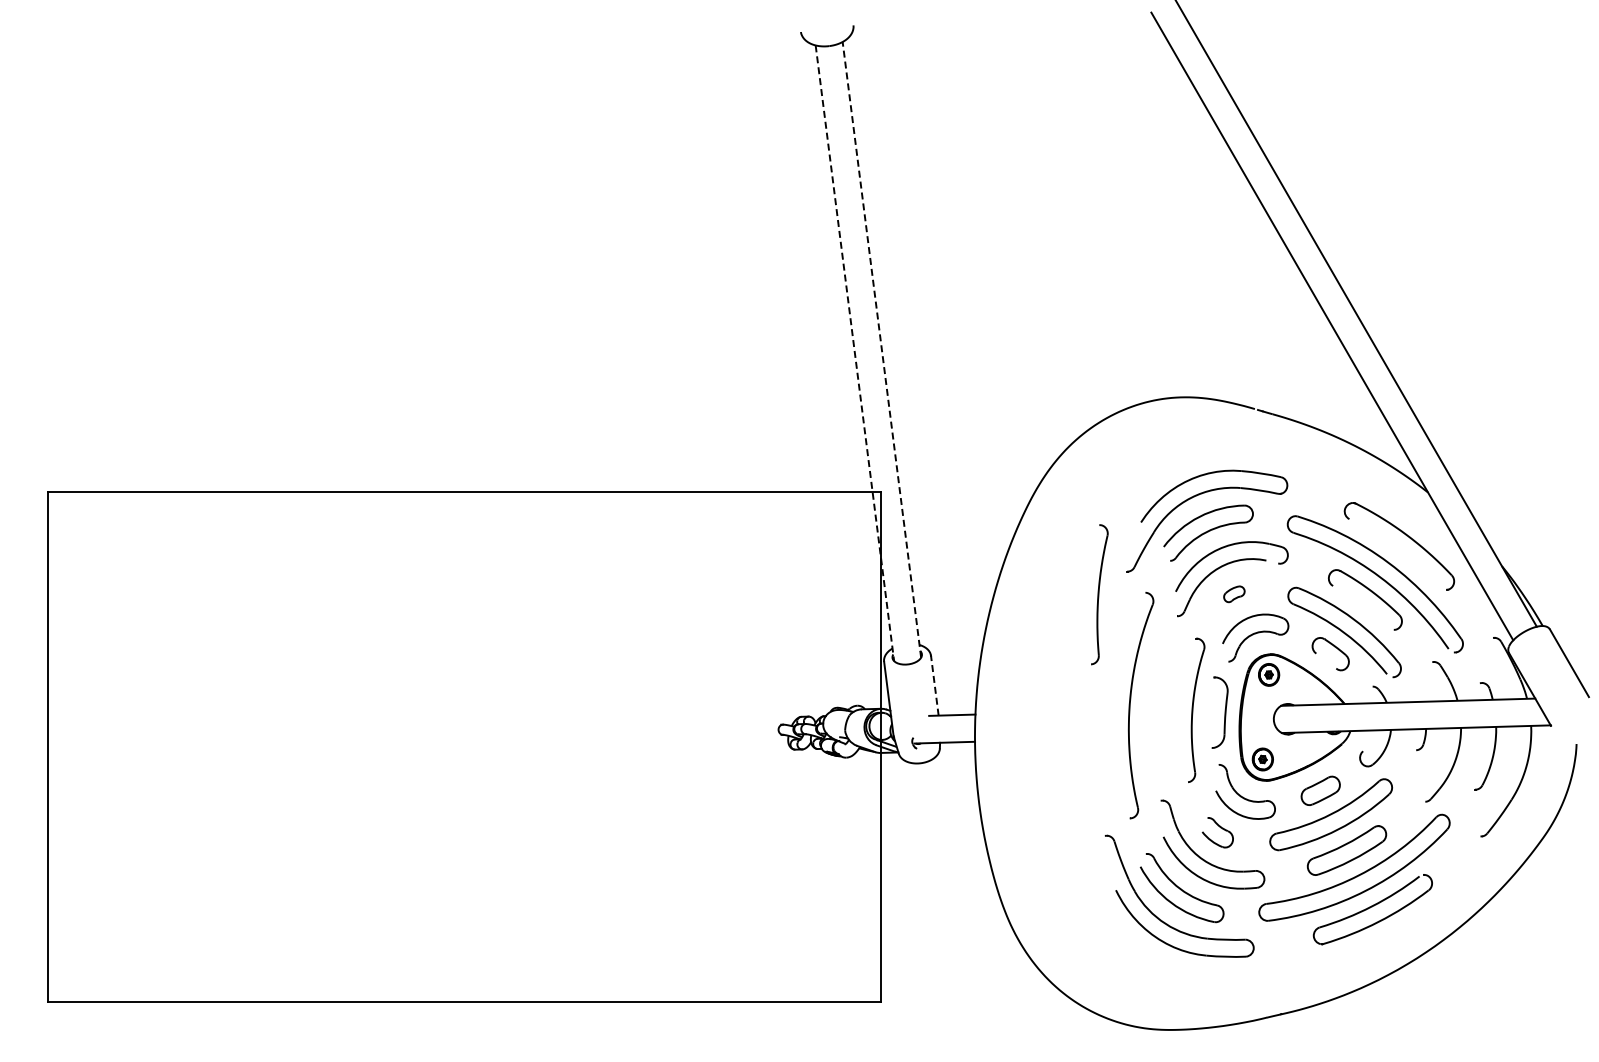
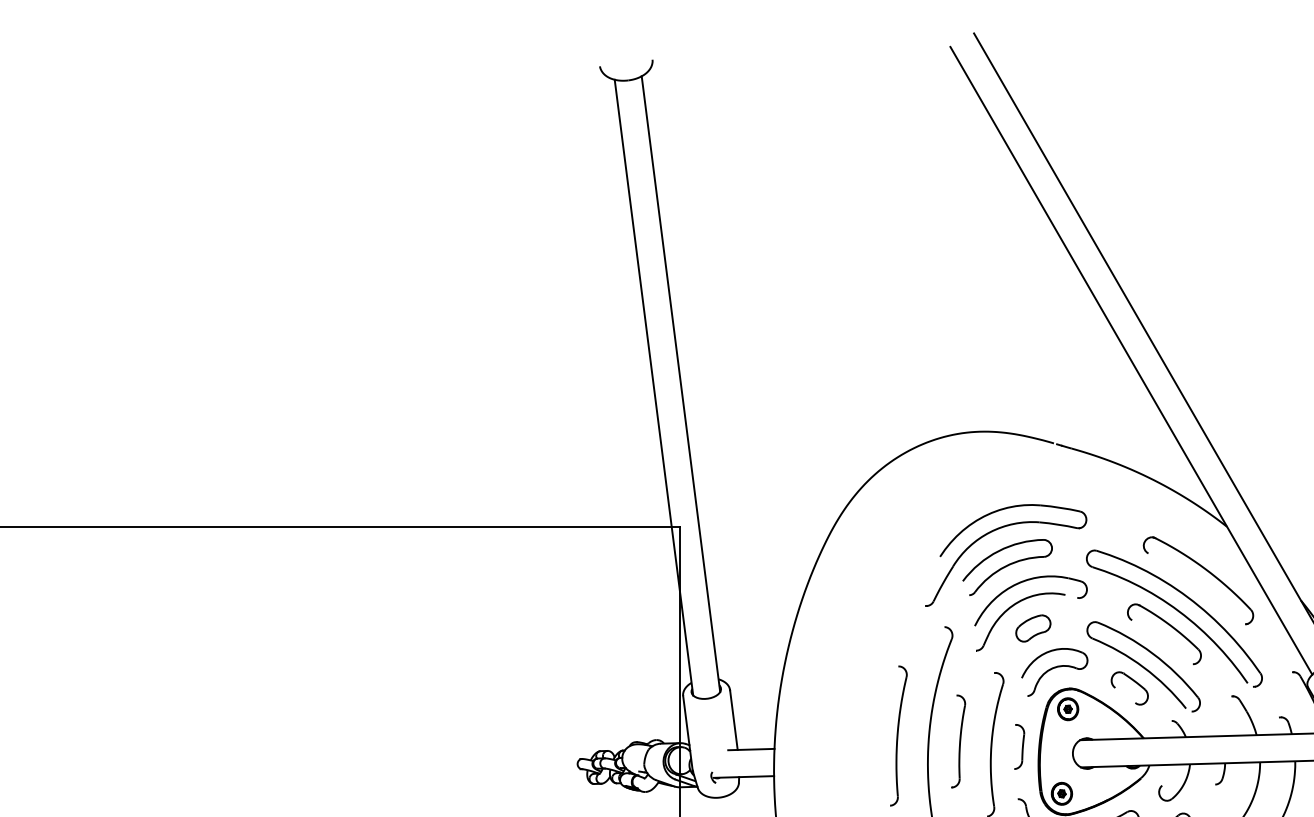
line: (881, 349) -> (680, 383), dashed -> solid
line: (854, 353) -> (653, 387), dashed -> solid
part: (1099, 594) -> (898, 735), moved
part: (1234, 594) -> (1033, 628), size x1.67
line: (934, 685) -> (733, 719), dashed -> solid
part: (1159, 707) -> (958, 741), added
part: (1220, 712) -> (1019, 746), size x0.62

